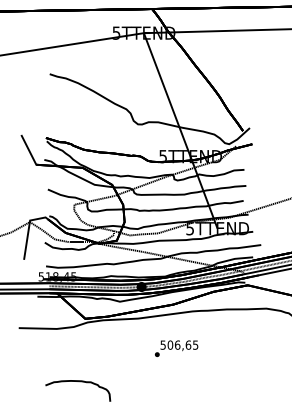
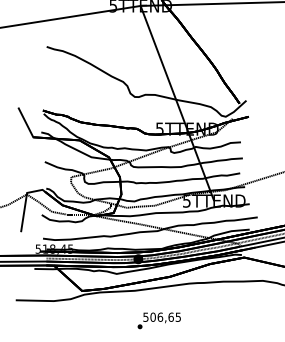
text: (176, 348) -> (159, 320), moved

